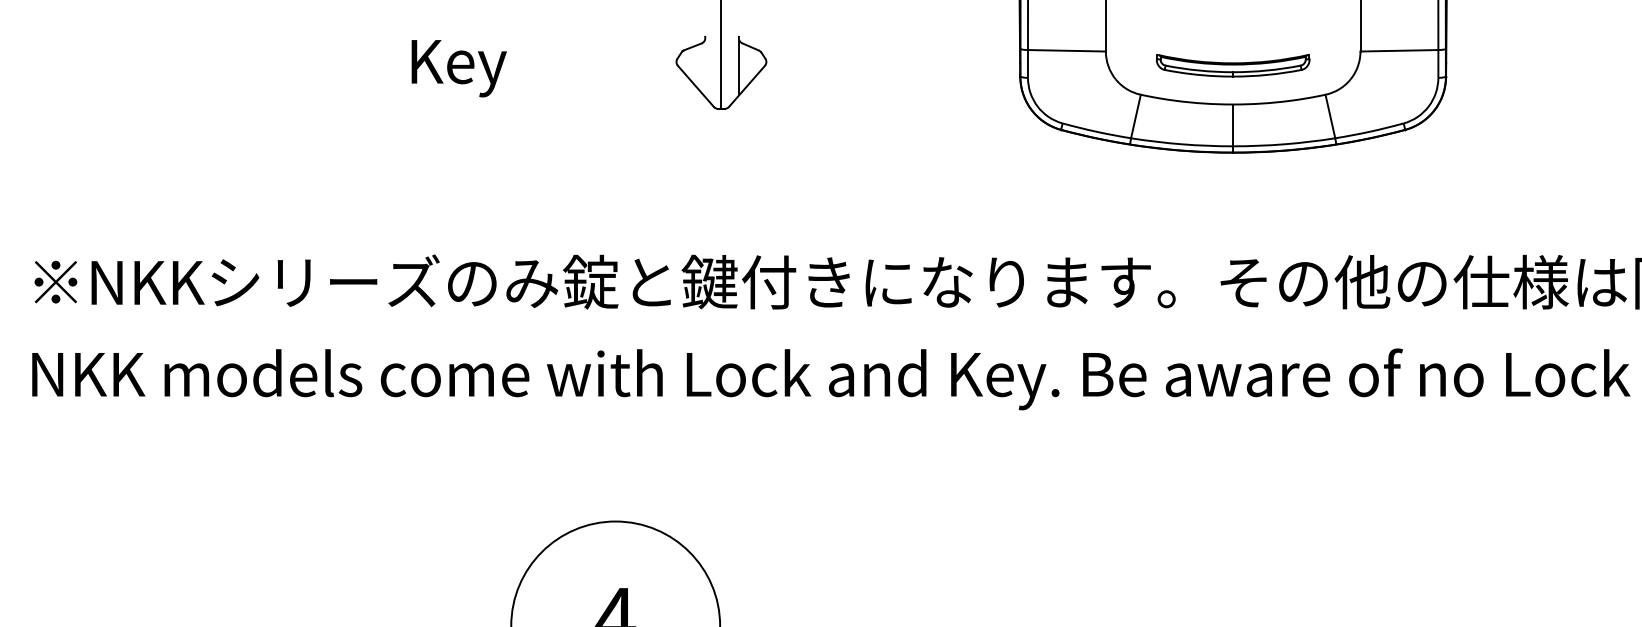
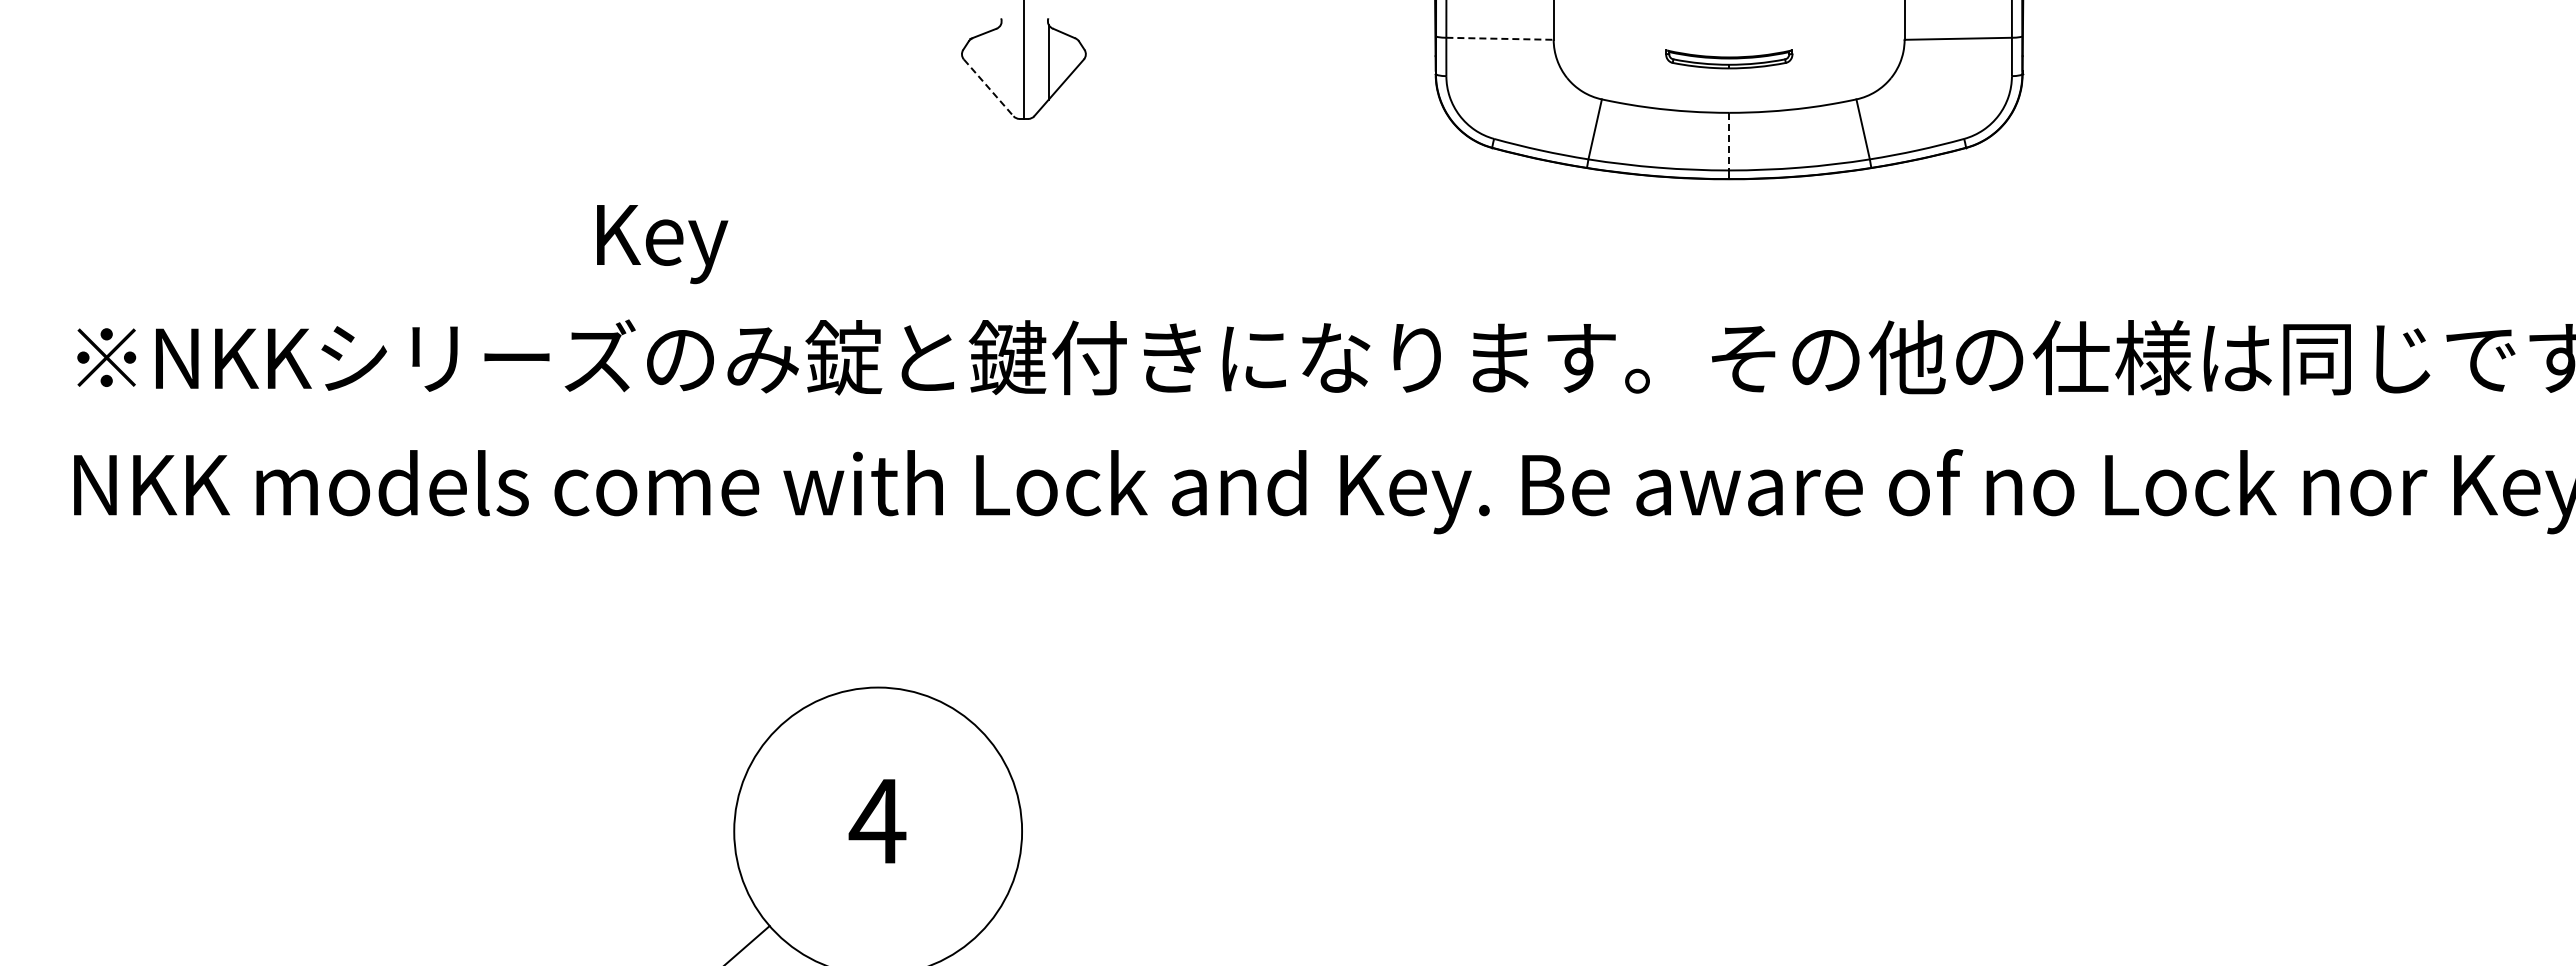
line: (1067, 50) -> (1500, 38), solid -> dashed
part: (1233, 65) -> (1729, 59), size x0.6
text: (459, 68) -> (662, 244), moved
line: (695, 86) -> (988, 87), solid -> dashed
line: (1233, 125) -> (1729, 141), solid -> dashed

